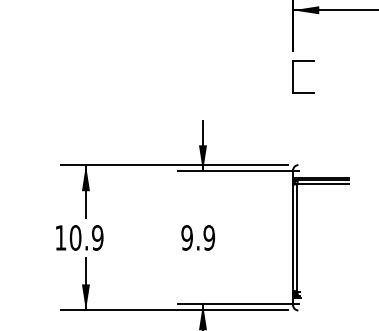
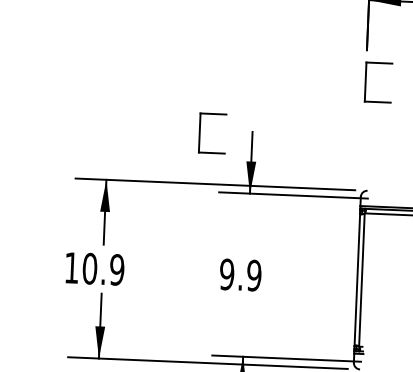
part: (160, 123) -> (200, 132), added

